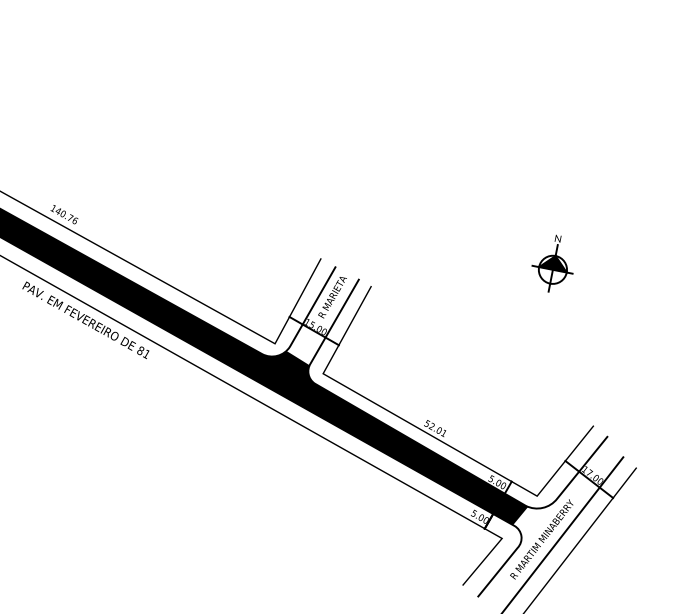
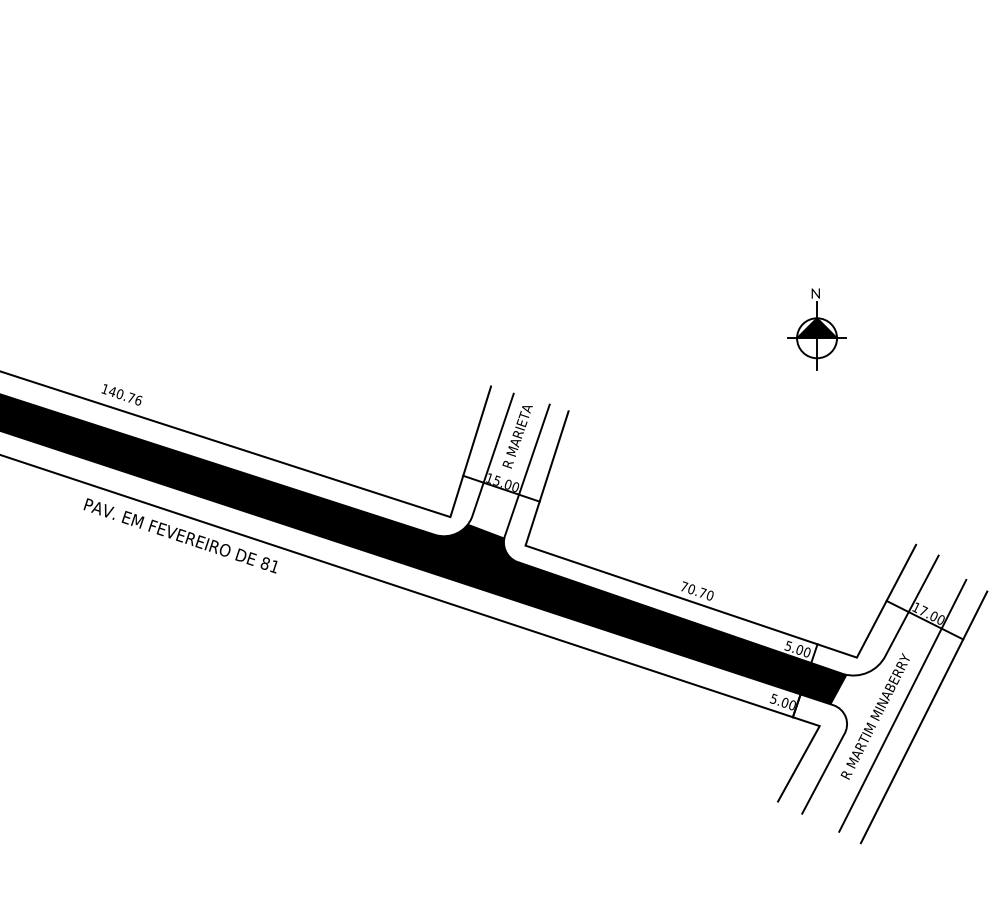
text: (435, 427) -> (696, 590), 52.01 -> 70.70

